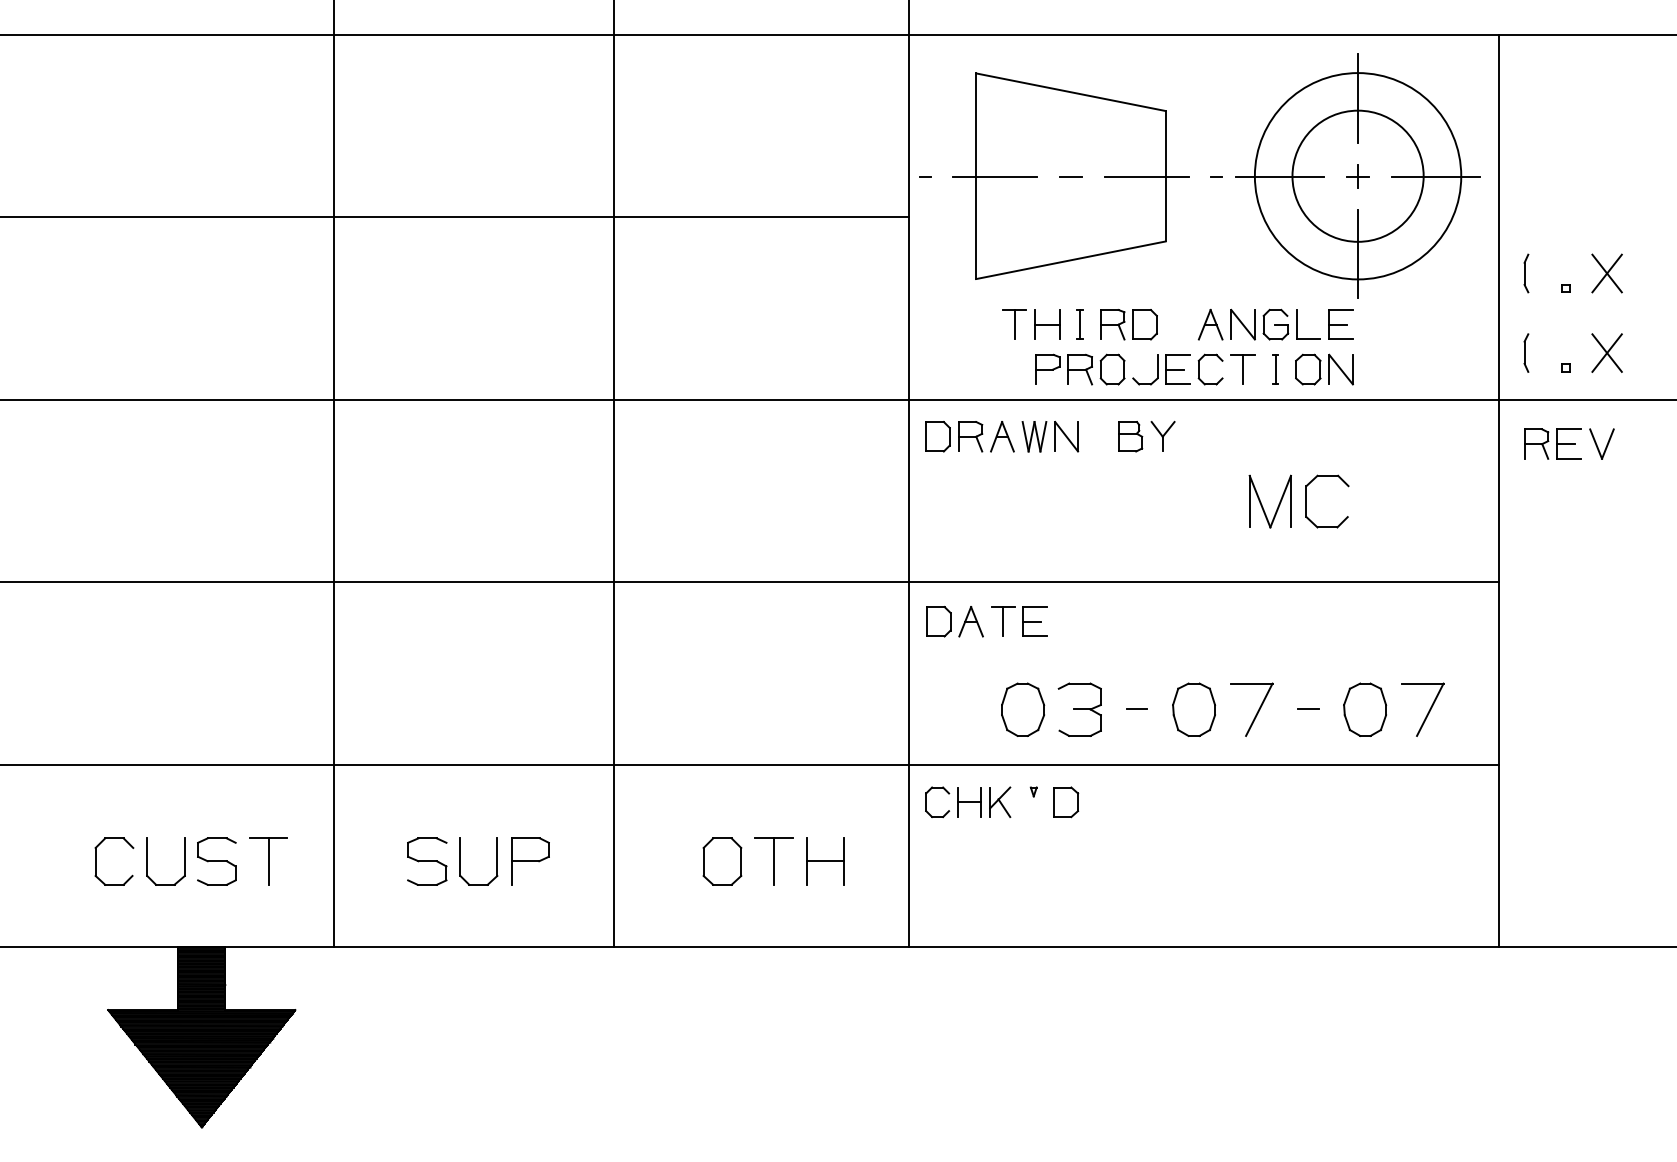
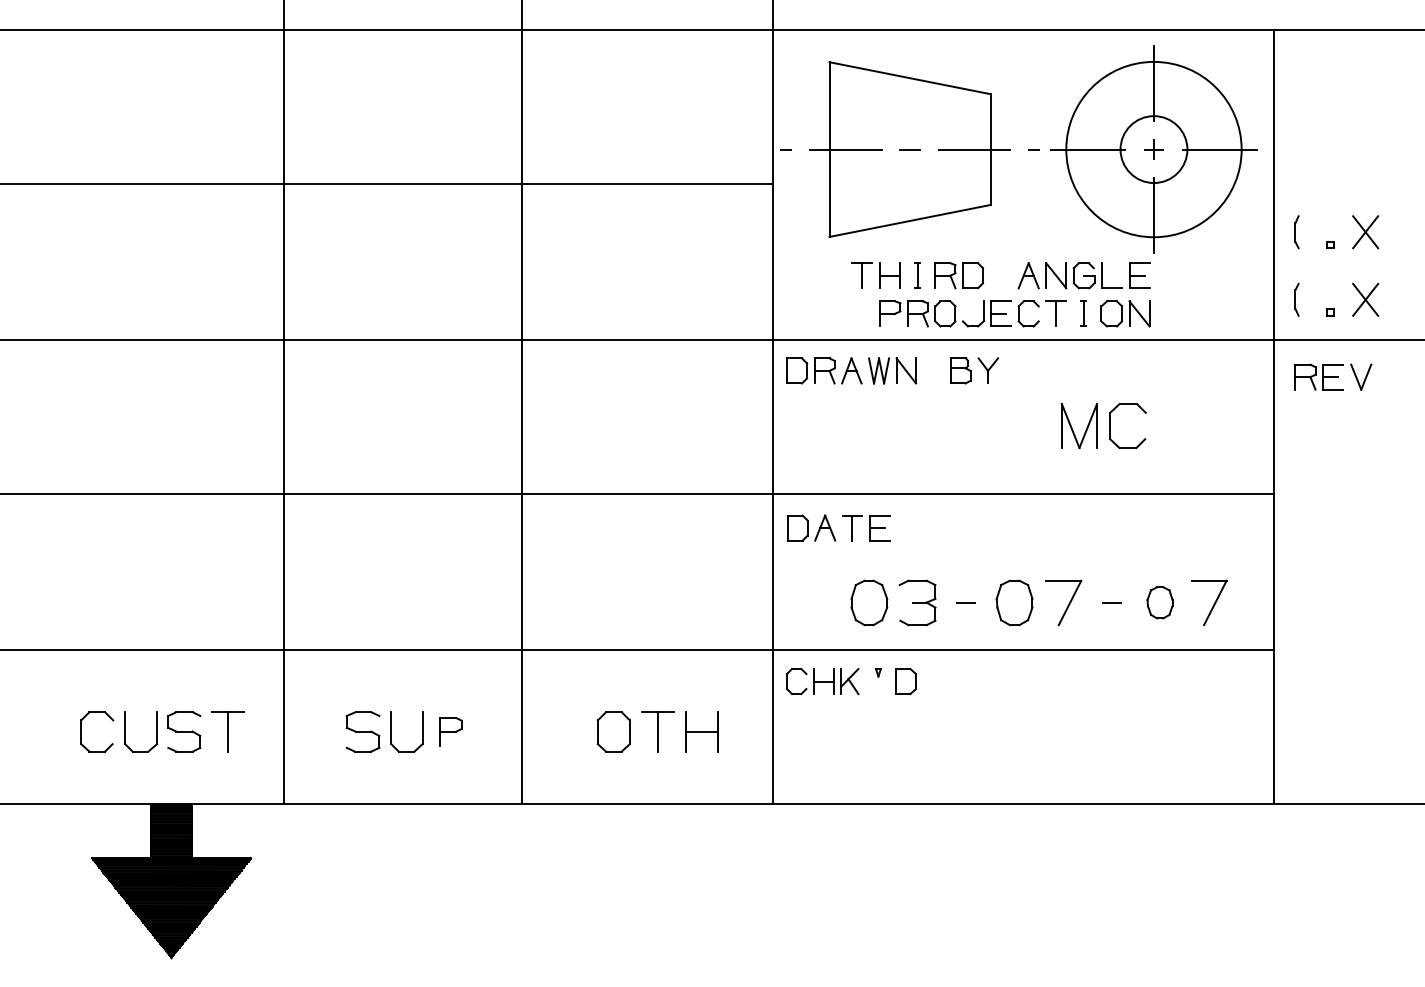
circle: (1357, 175) -> (1153, 148), size x0.6
part: (1365, 709) -> (1160, 602), size x0.7
part: (530, 861) -> (450, 731), size x0.7

